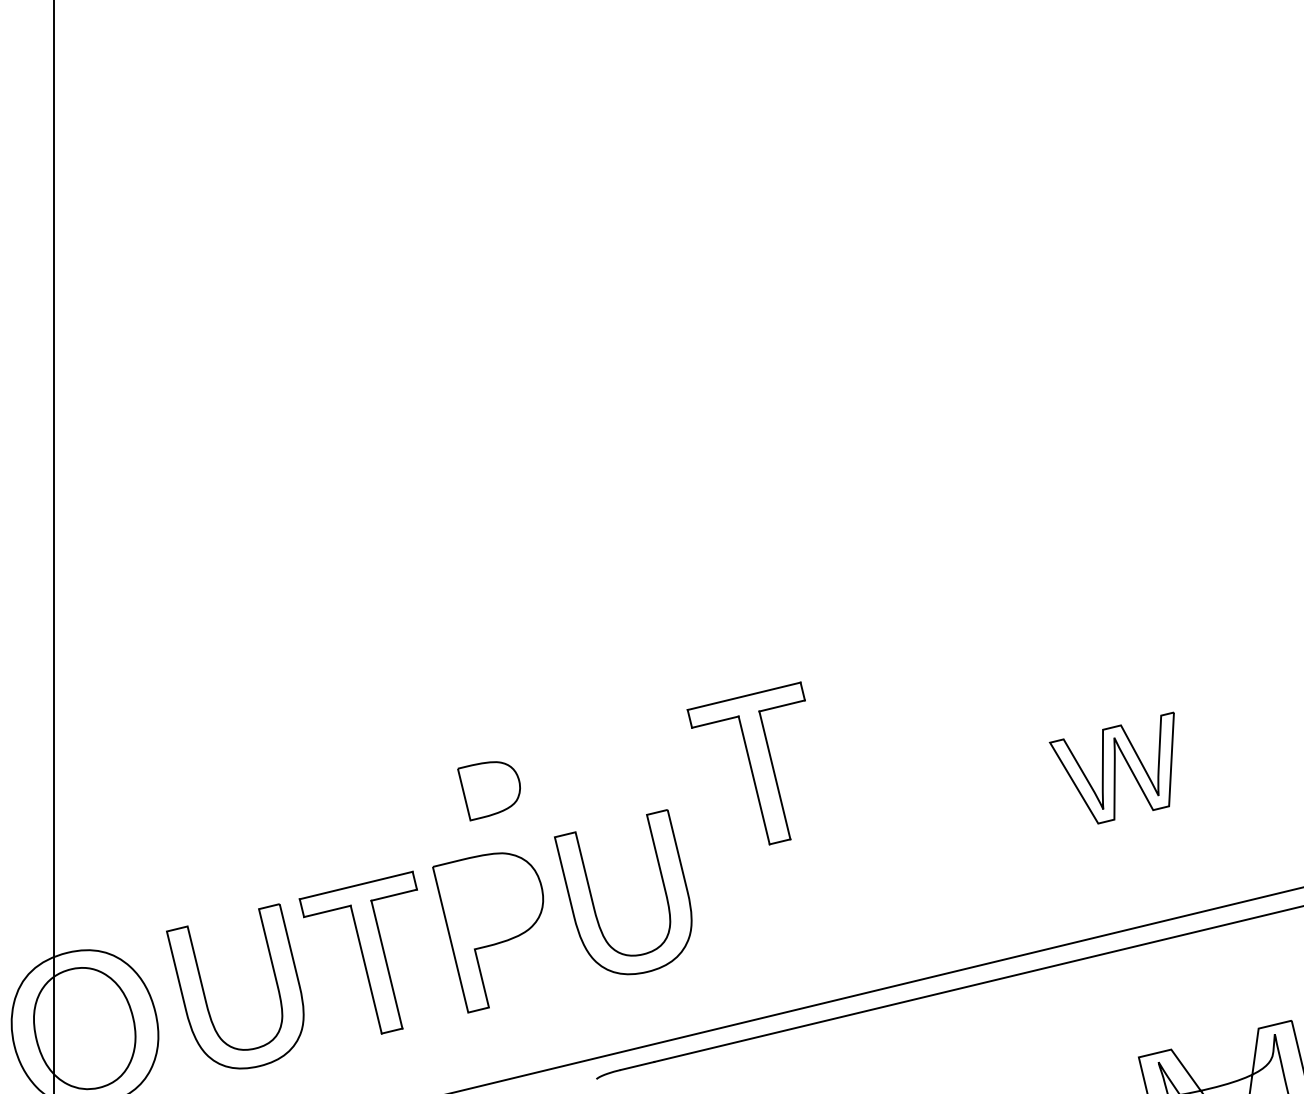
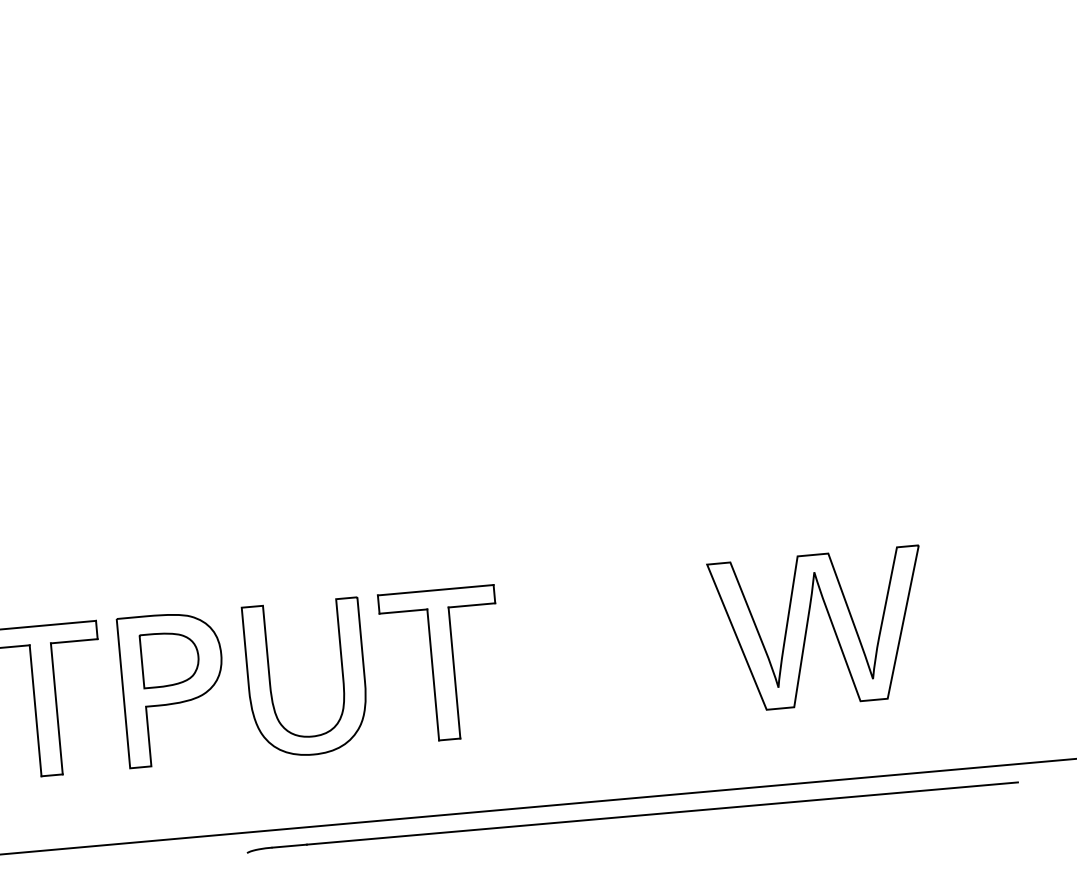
part: (745, 763) -> (427, 656), moved
part: (1111, 767) -> (802, 620), size x1.67
part: (488, 791) -> (166, 662), moved

